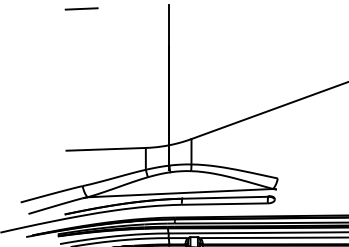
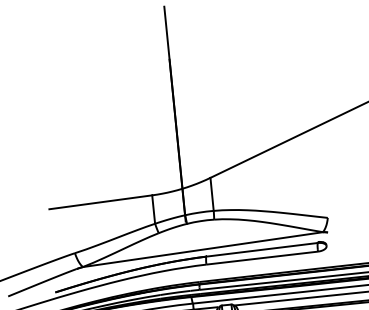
line: (81, 8) -> (50, 22), removed

